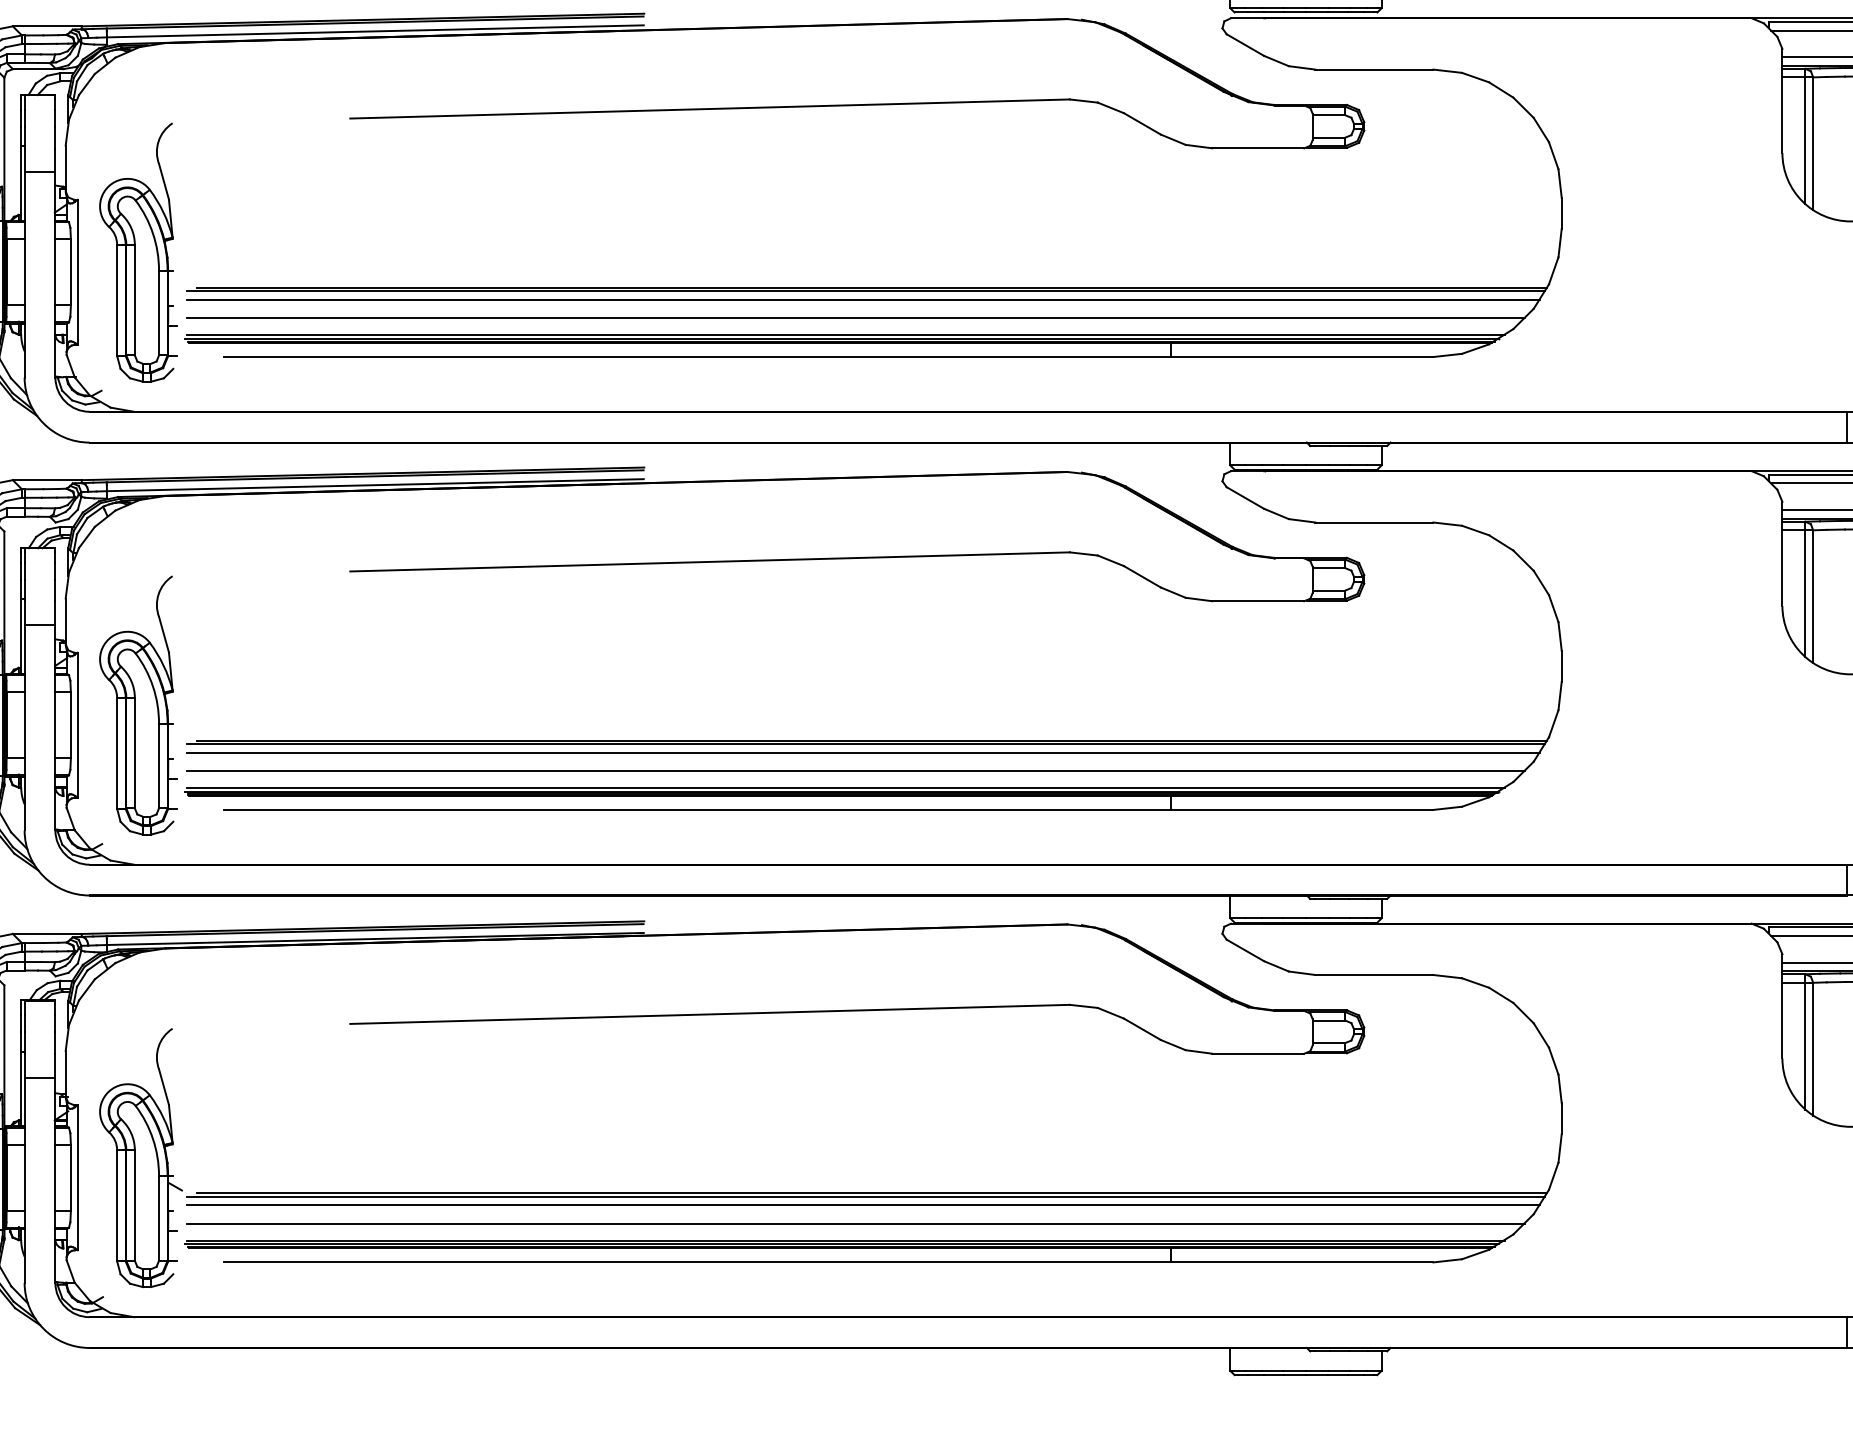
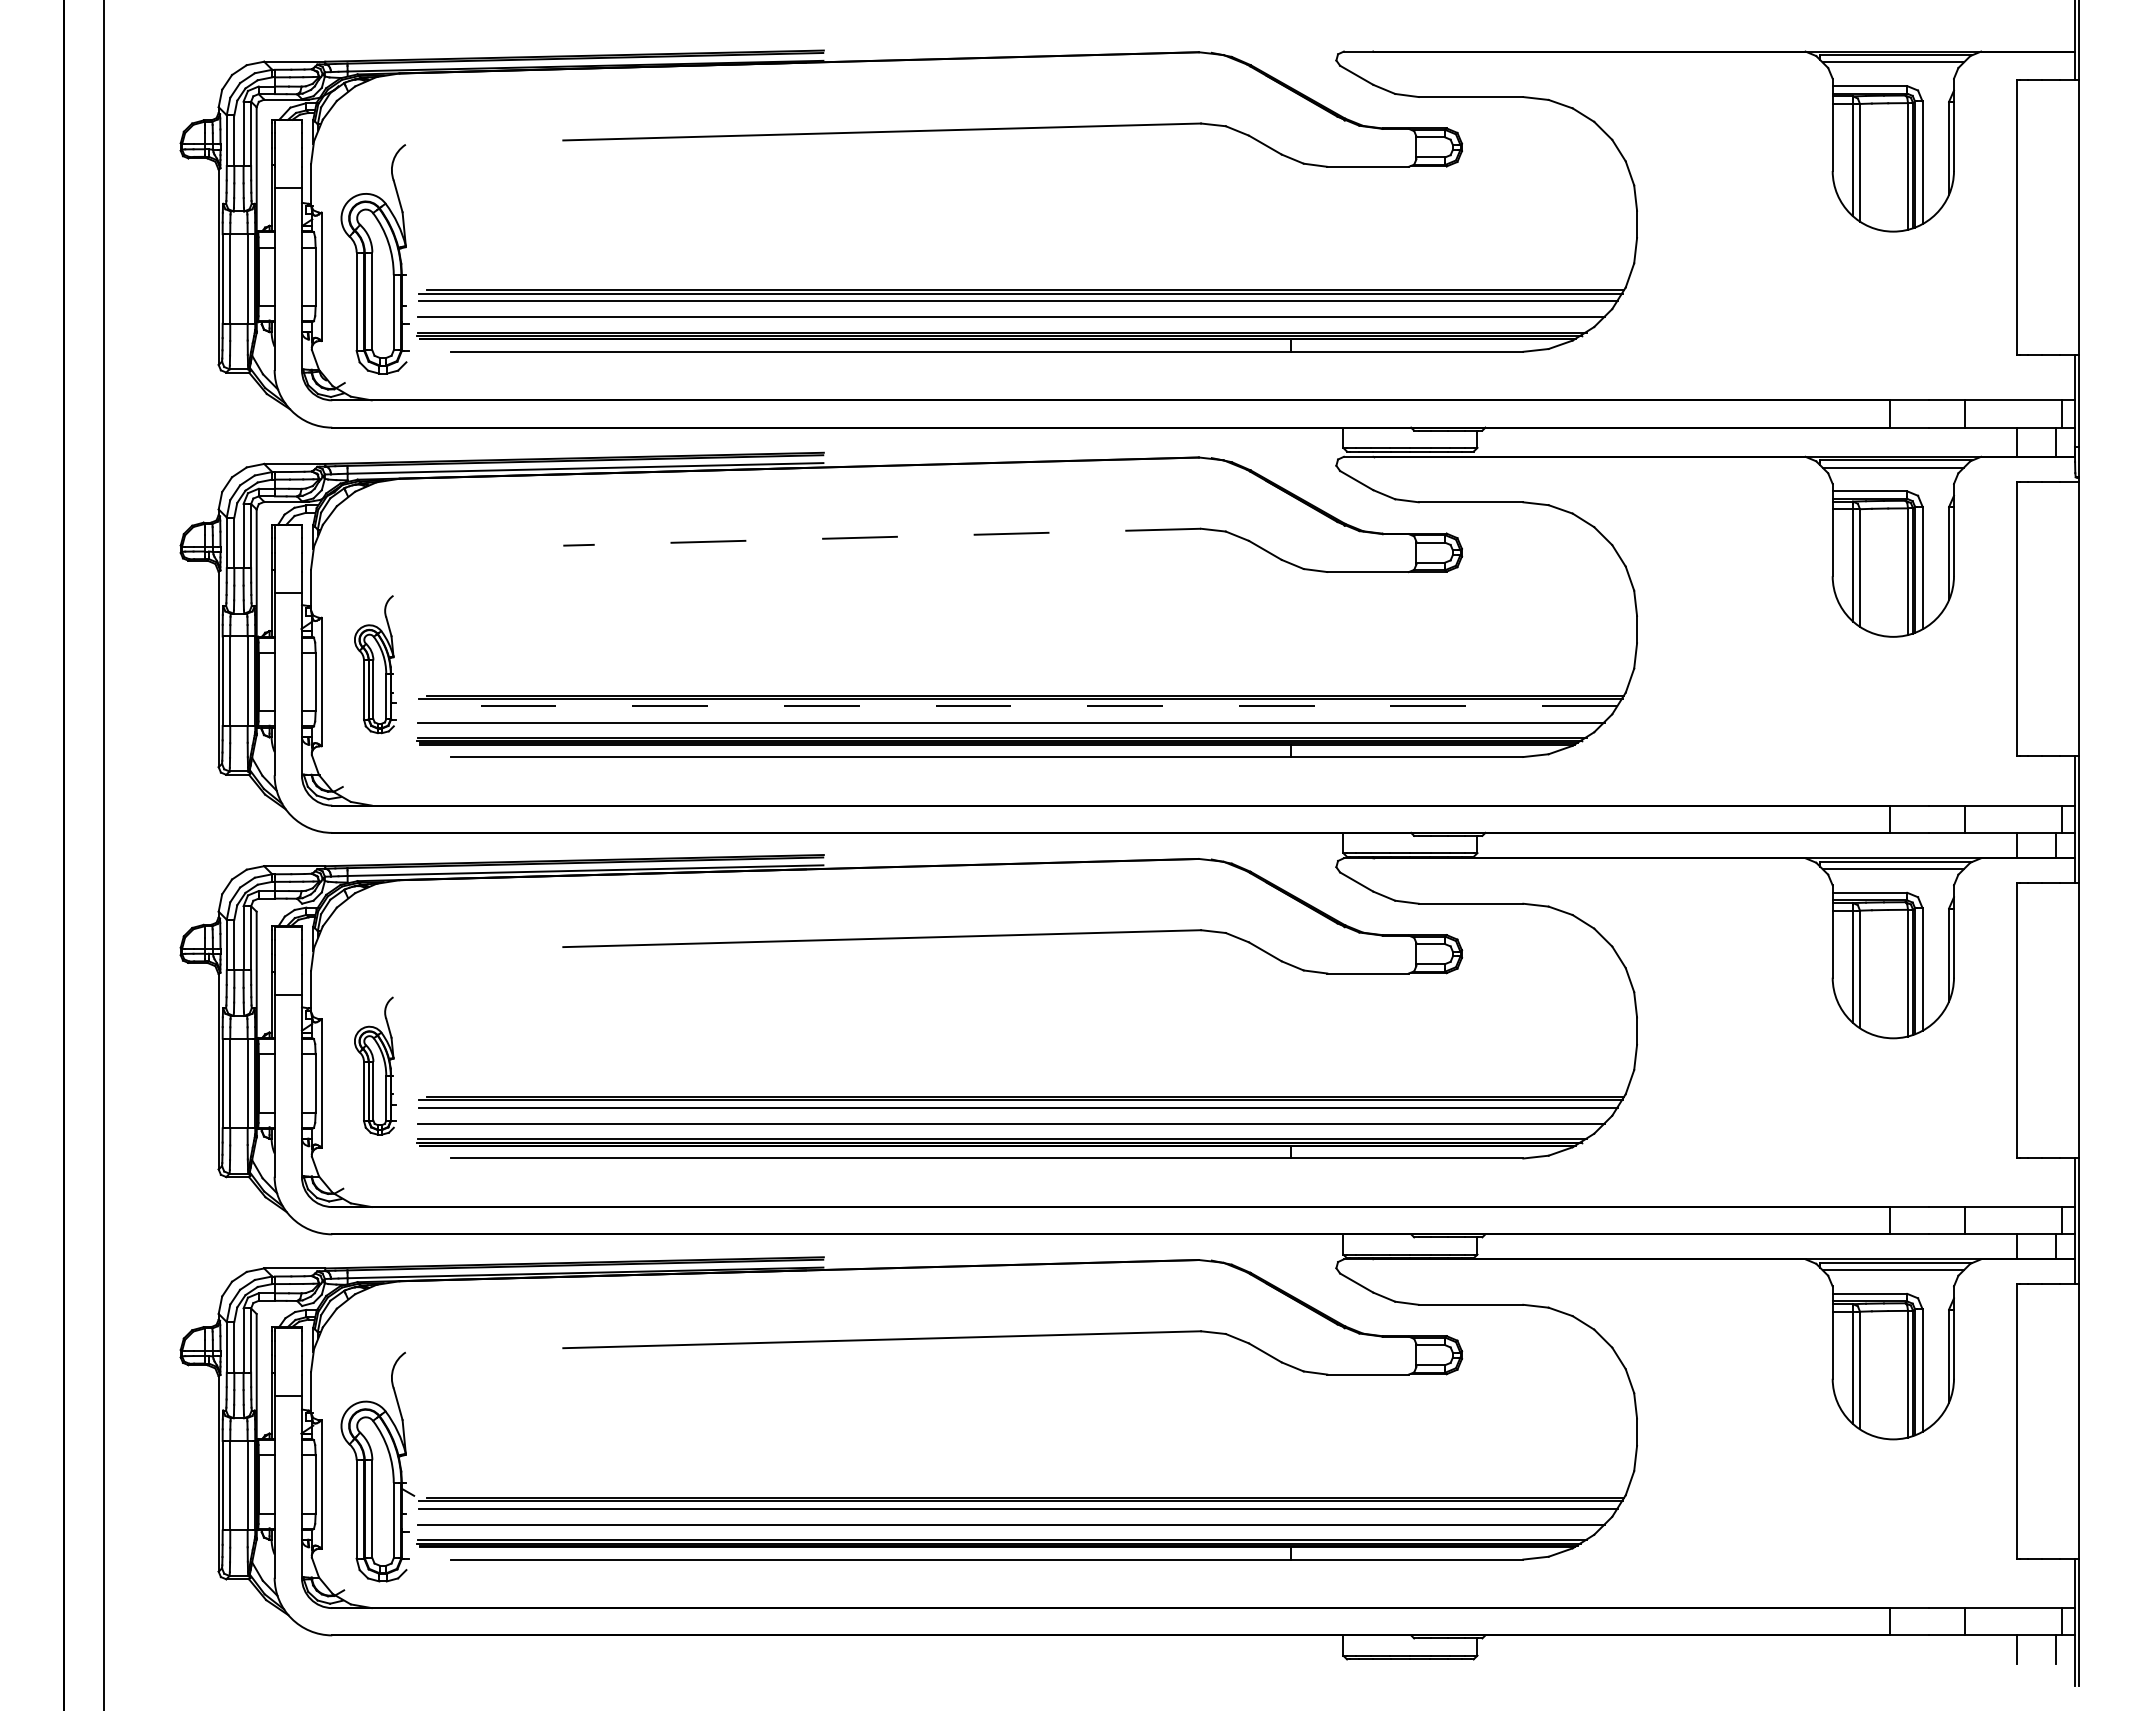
line: (710, 109) -> (882, 537), solid -> dashed
part: (137, 252) -> (374, 664), size x0.6
line: (863, 299) -> (1018, 706), solid -> dashed
part: (137, 705) -> (374, 1065), size x0.6

